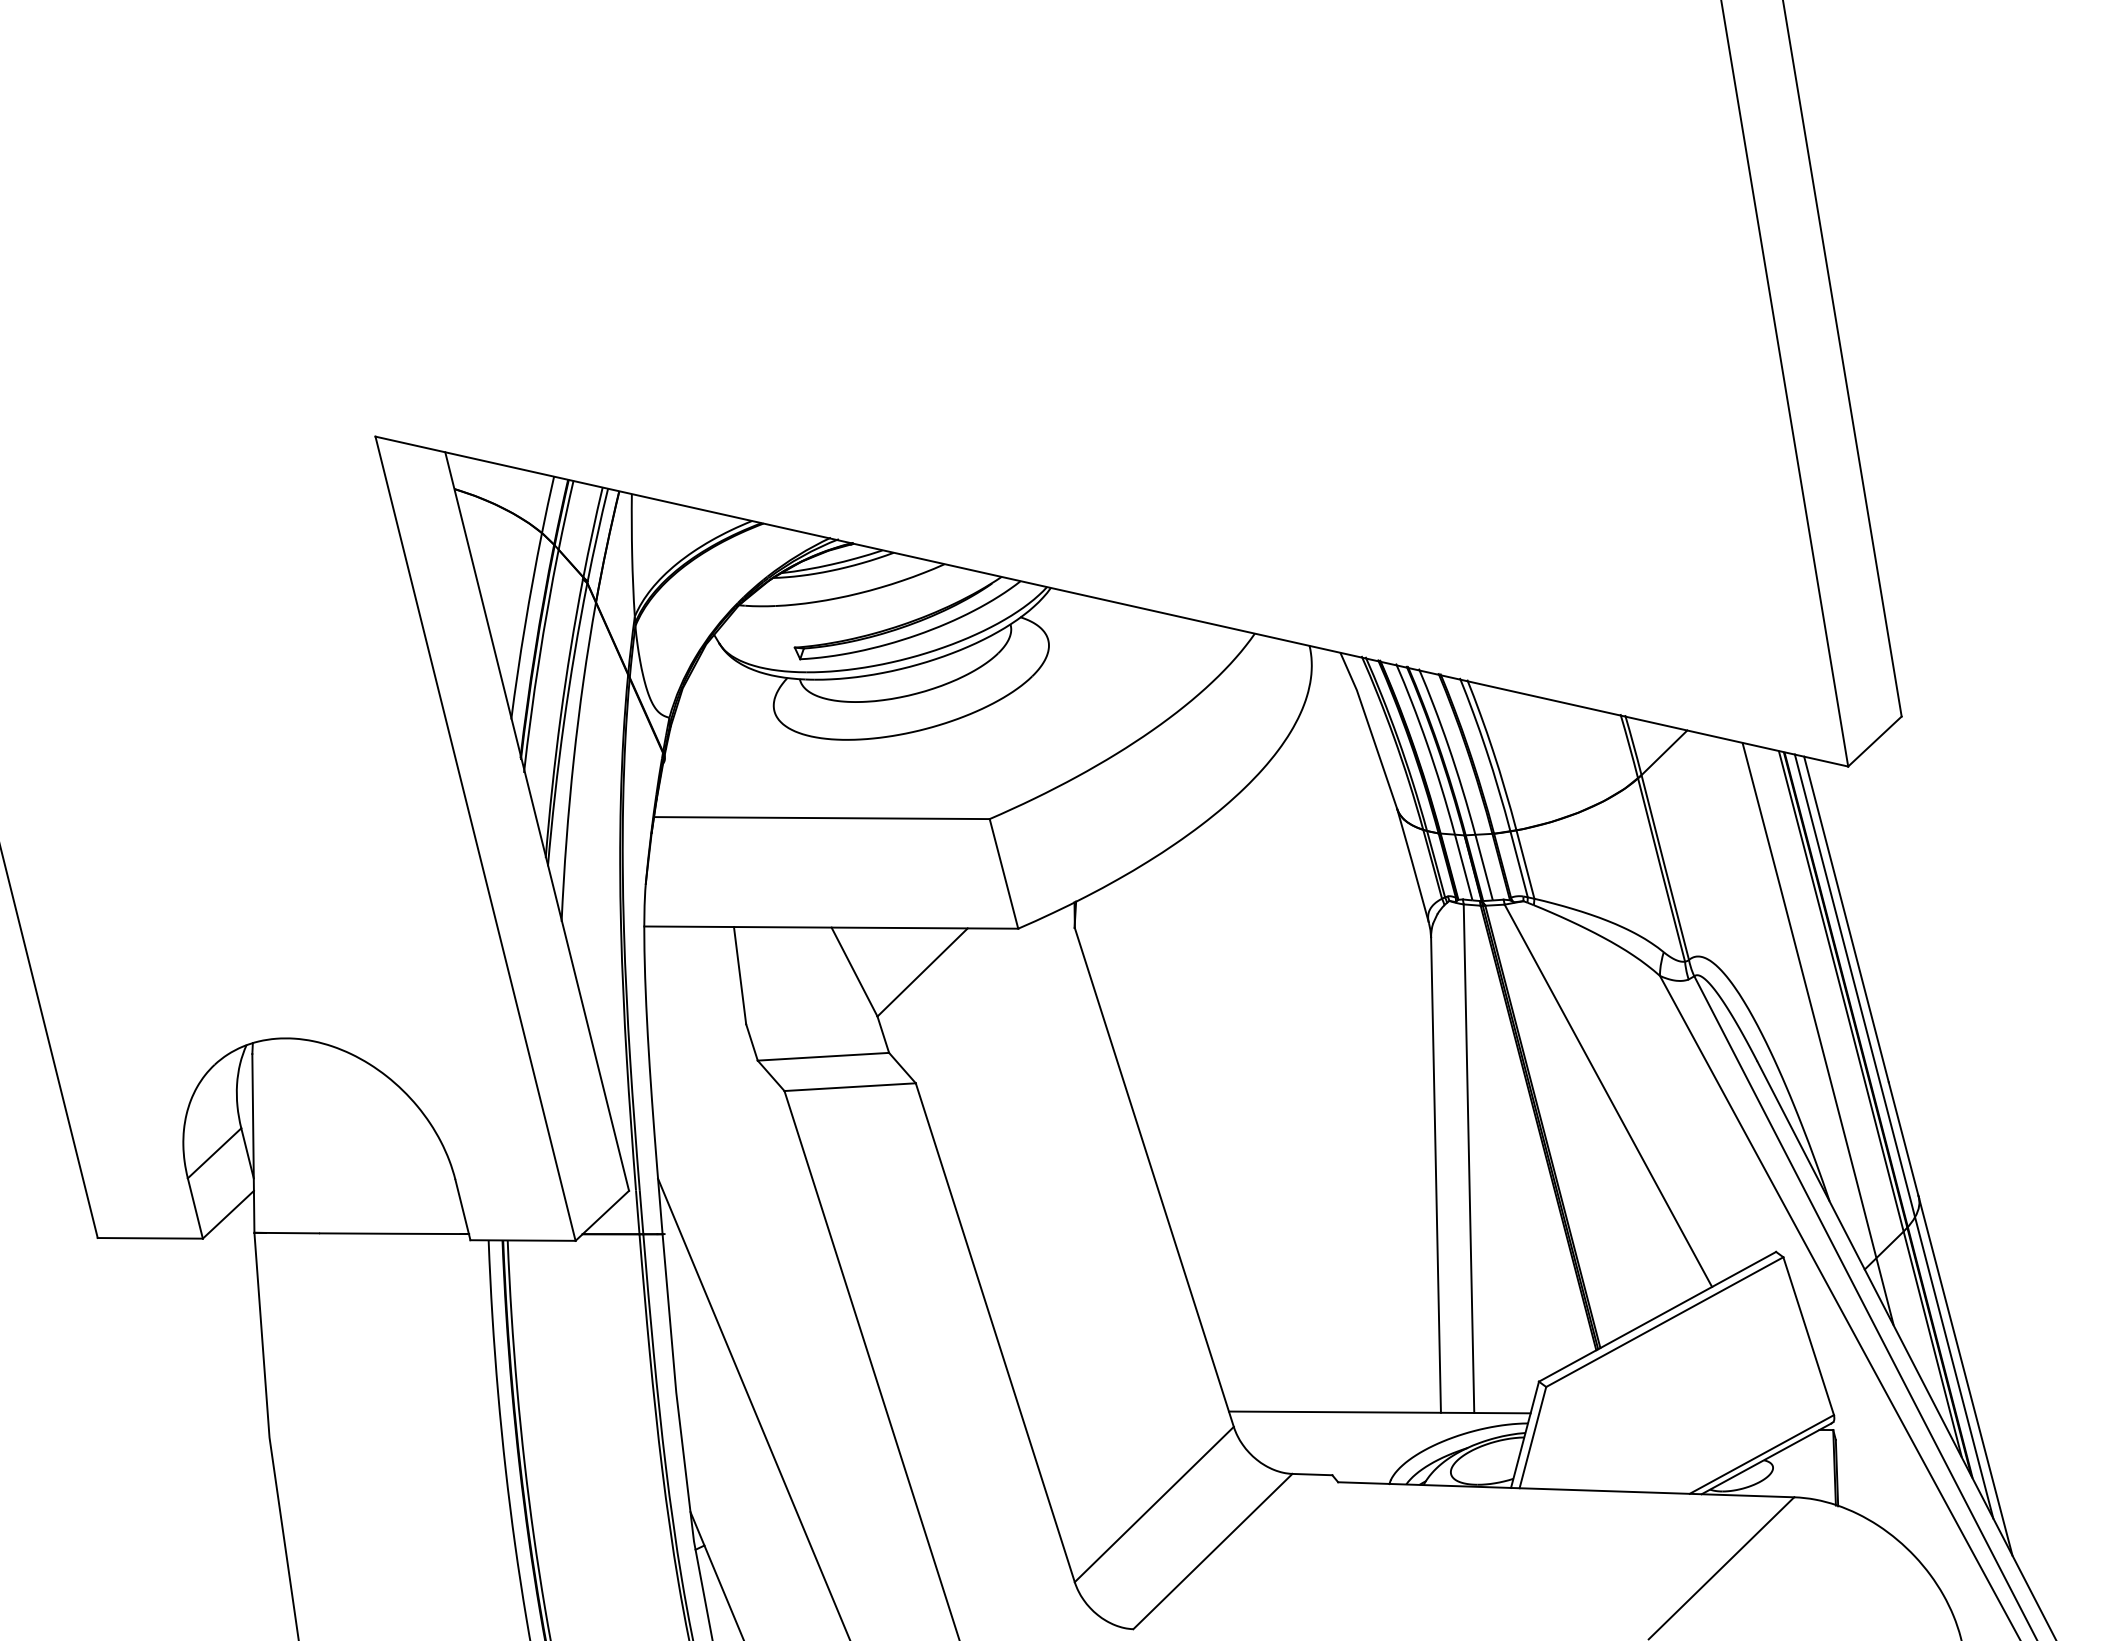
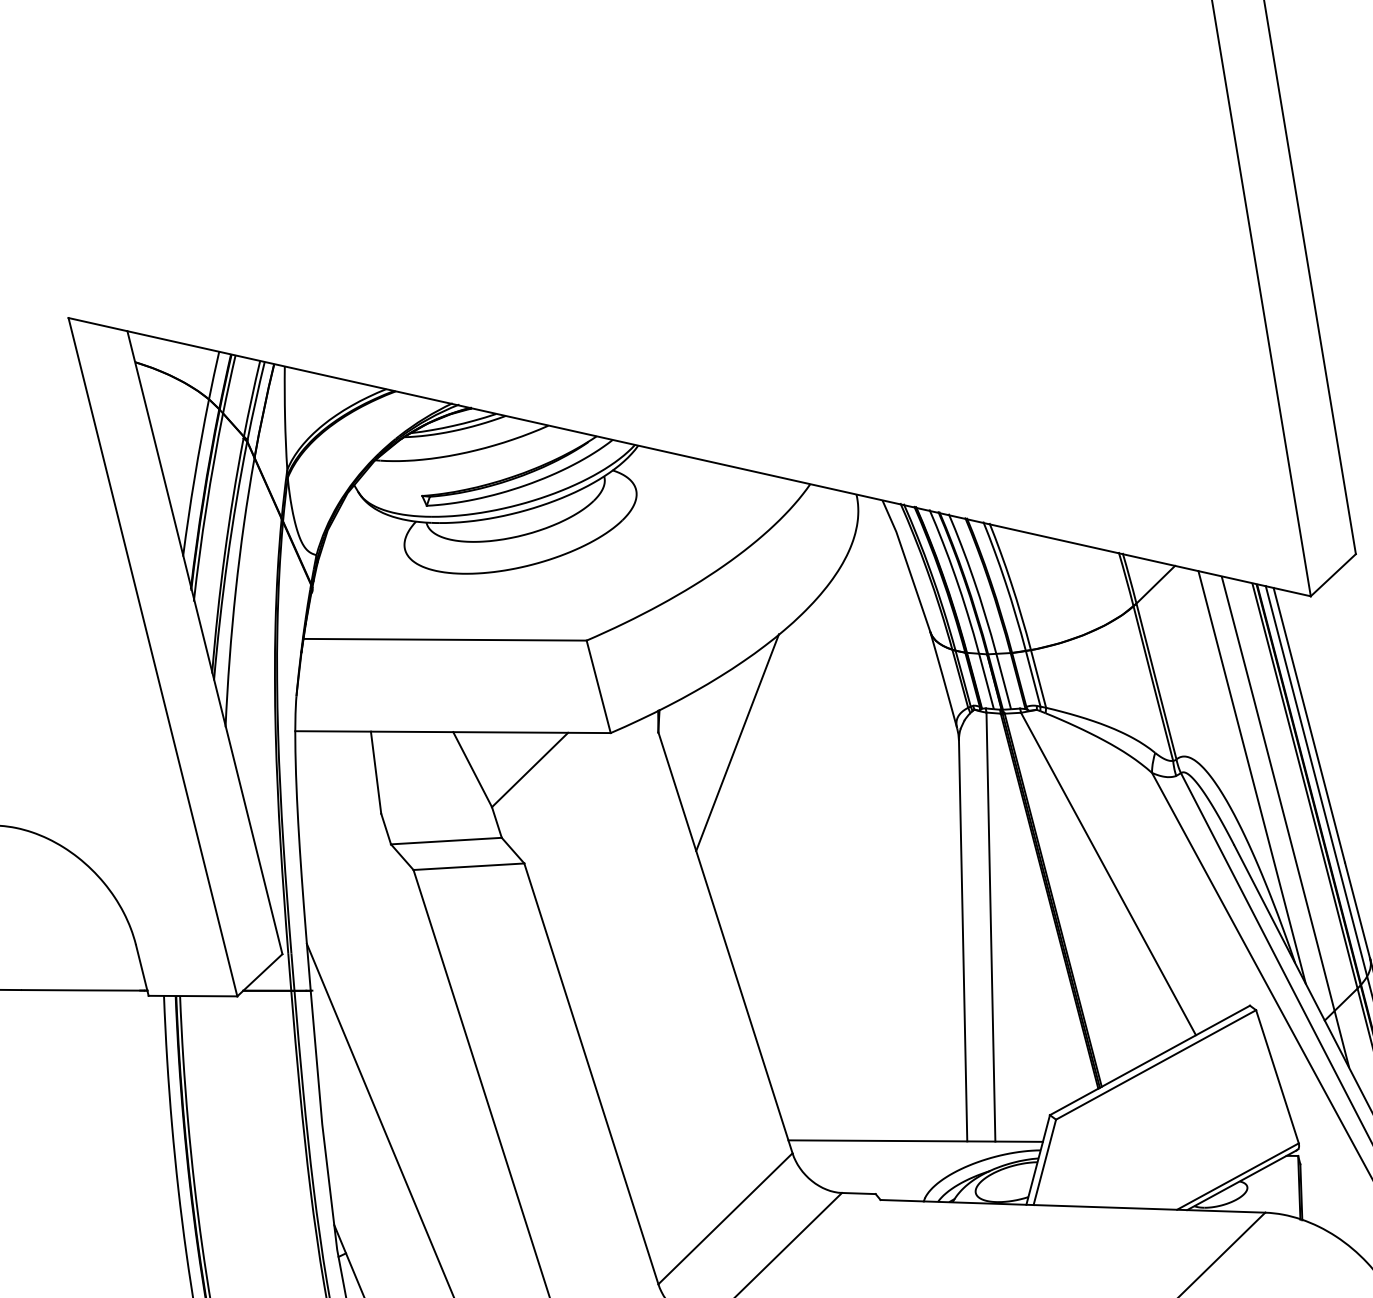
line: (1168, 939) -> (737, 742), added
line: (1778, 980) -> (1251, 776), added

